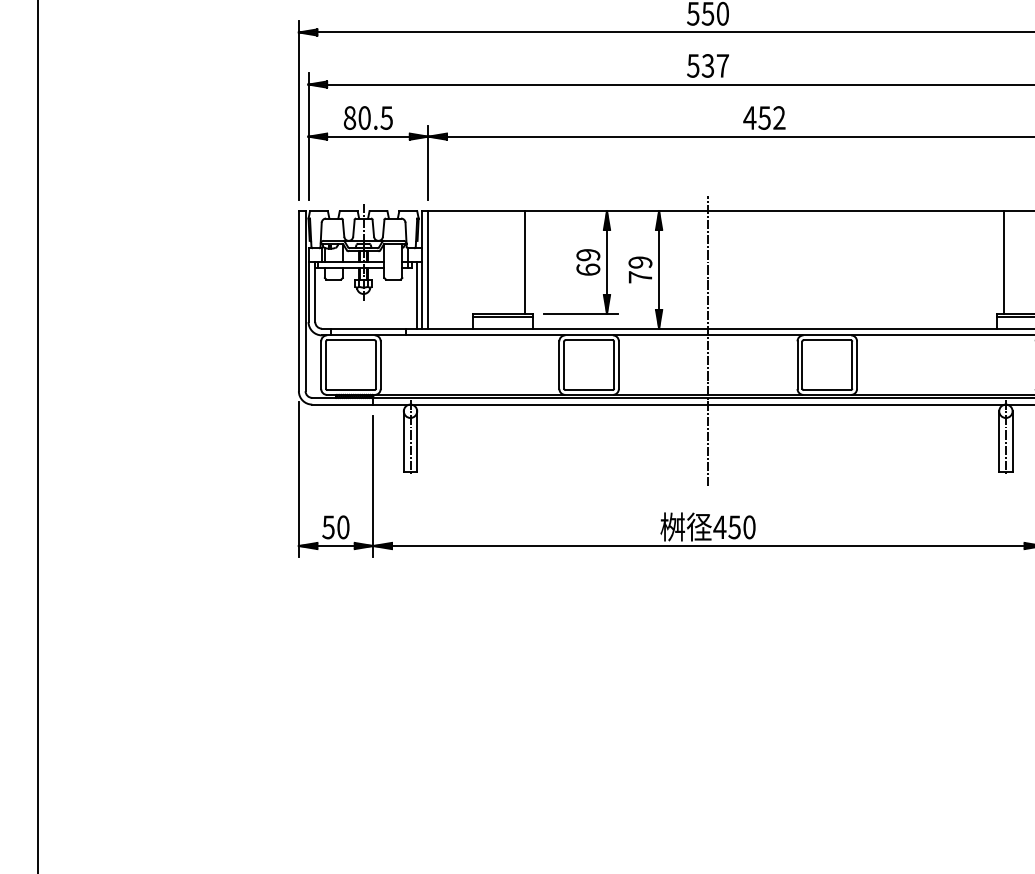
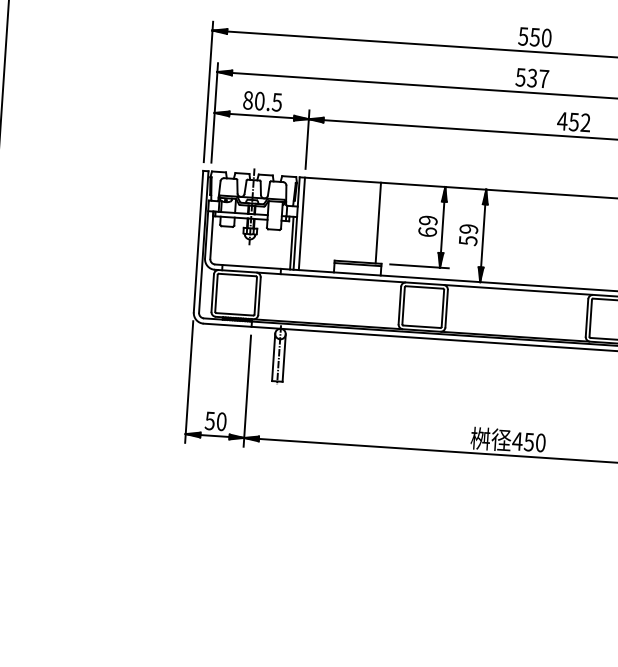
text: (640, 277) -> (468, 240), 79 -> 59
line: (708, 341) -> (518, 294), removed

